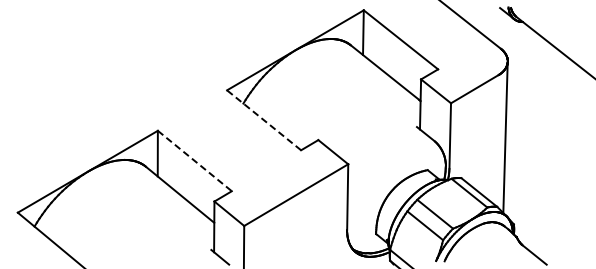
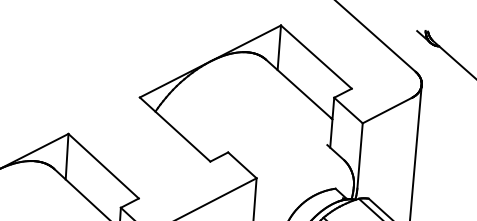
line: (264, 120) -> (175, 129), dashed -> solid
line: (194, 161) -> (103, 166), dashed -> solid

